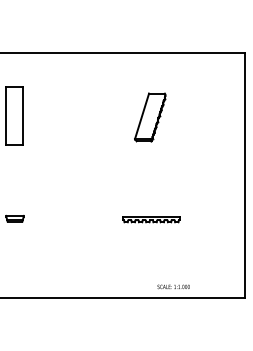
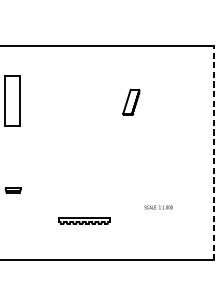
part: (150, 117) -> (131, 102), size x0.6
line: (244, 175) -> (213, 153), solid -> dashed
part: (151, 219) -> (84, 221), moved
text: (173, 286) -> (158, 207), moved

